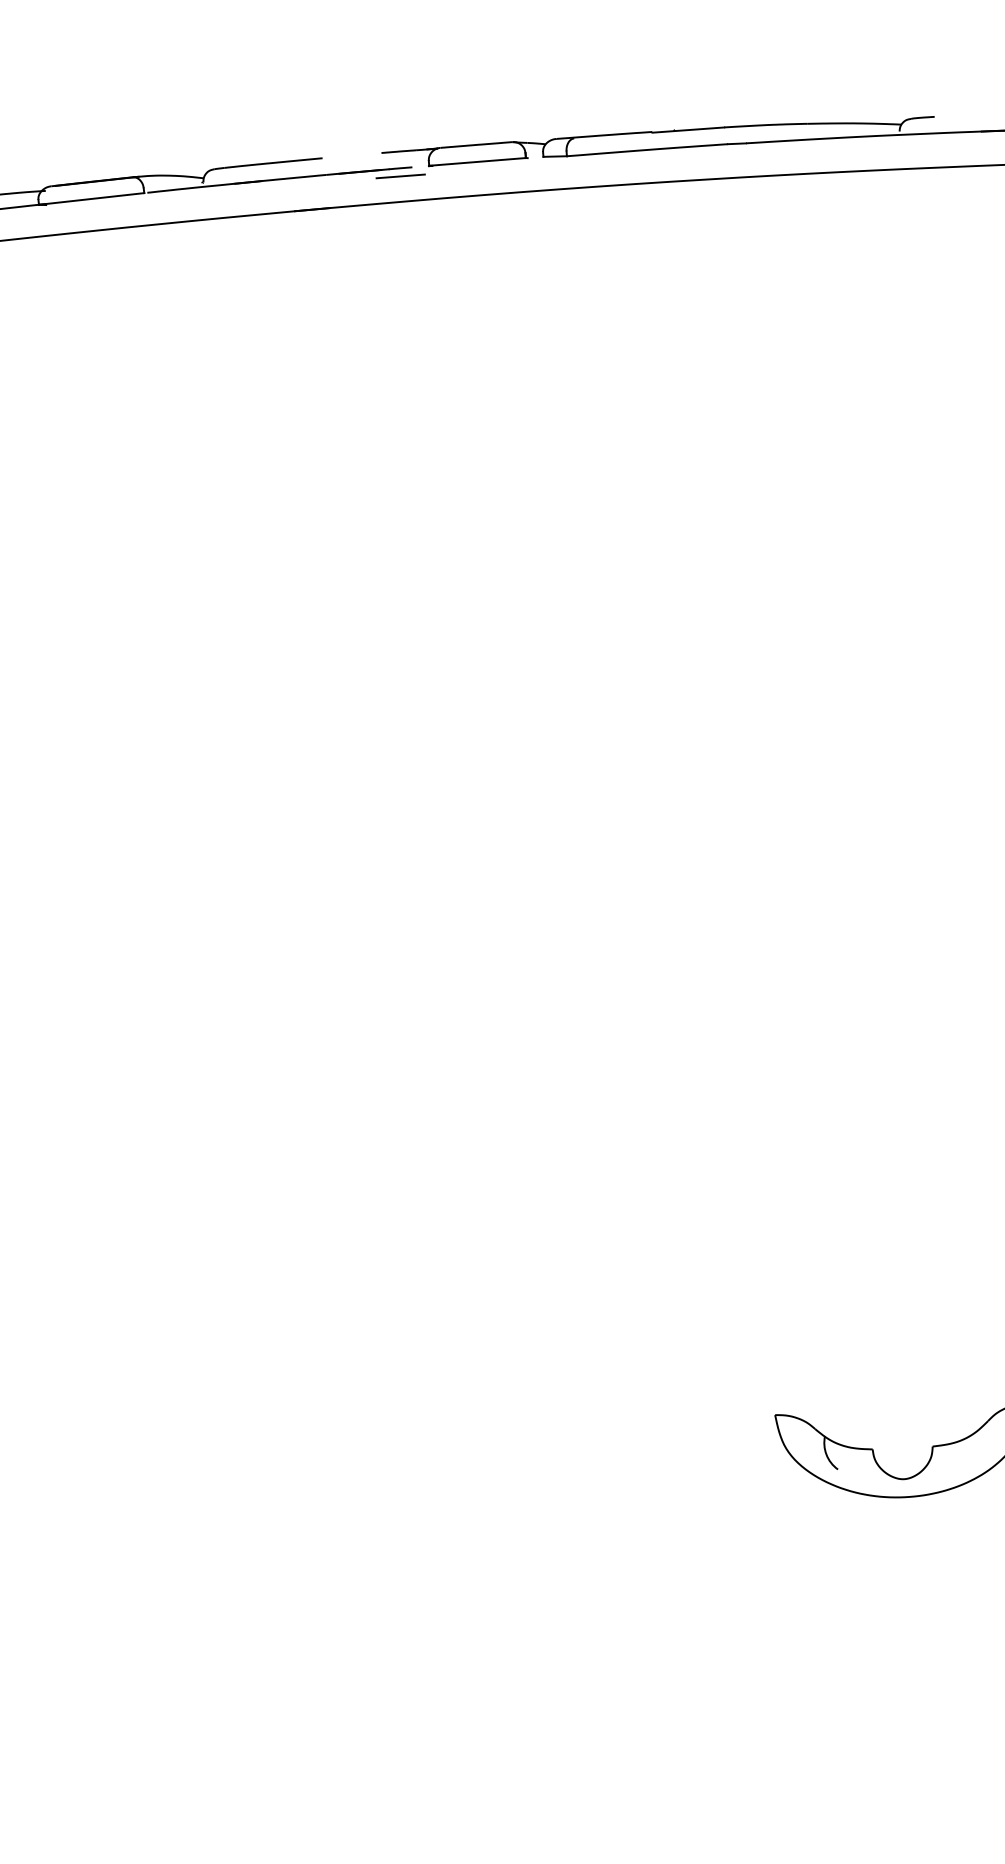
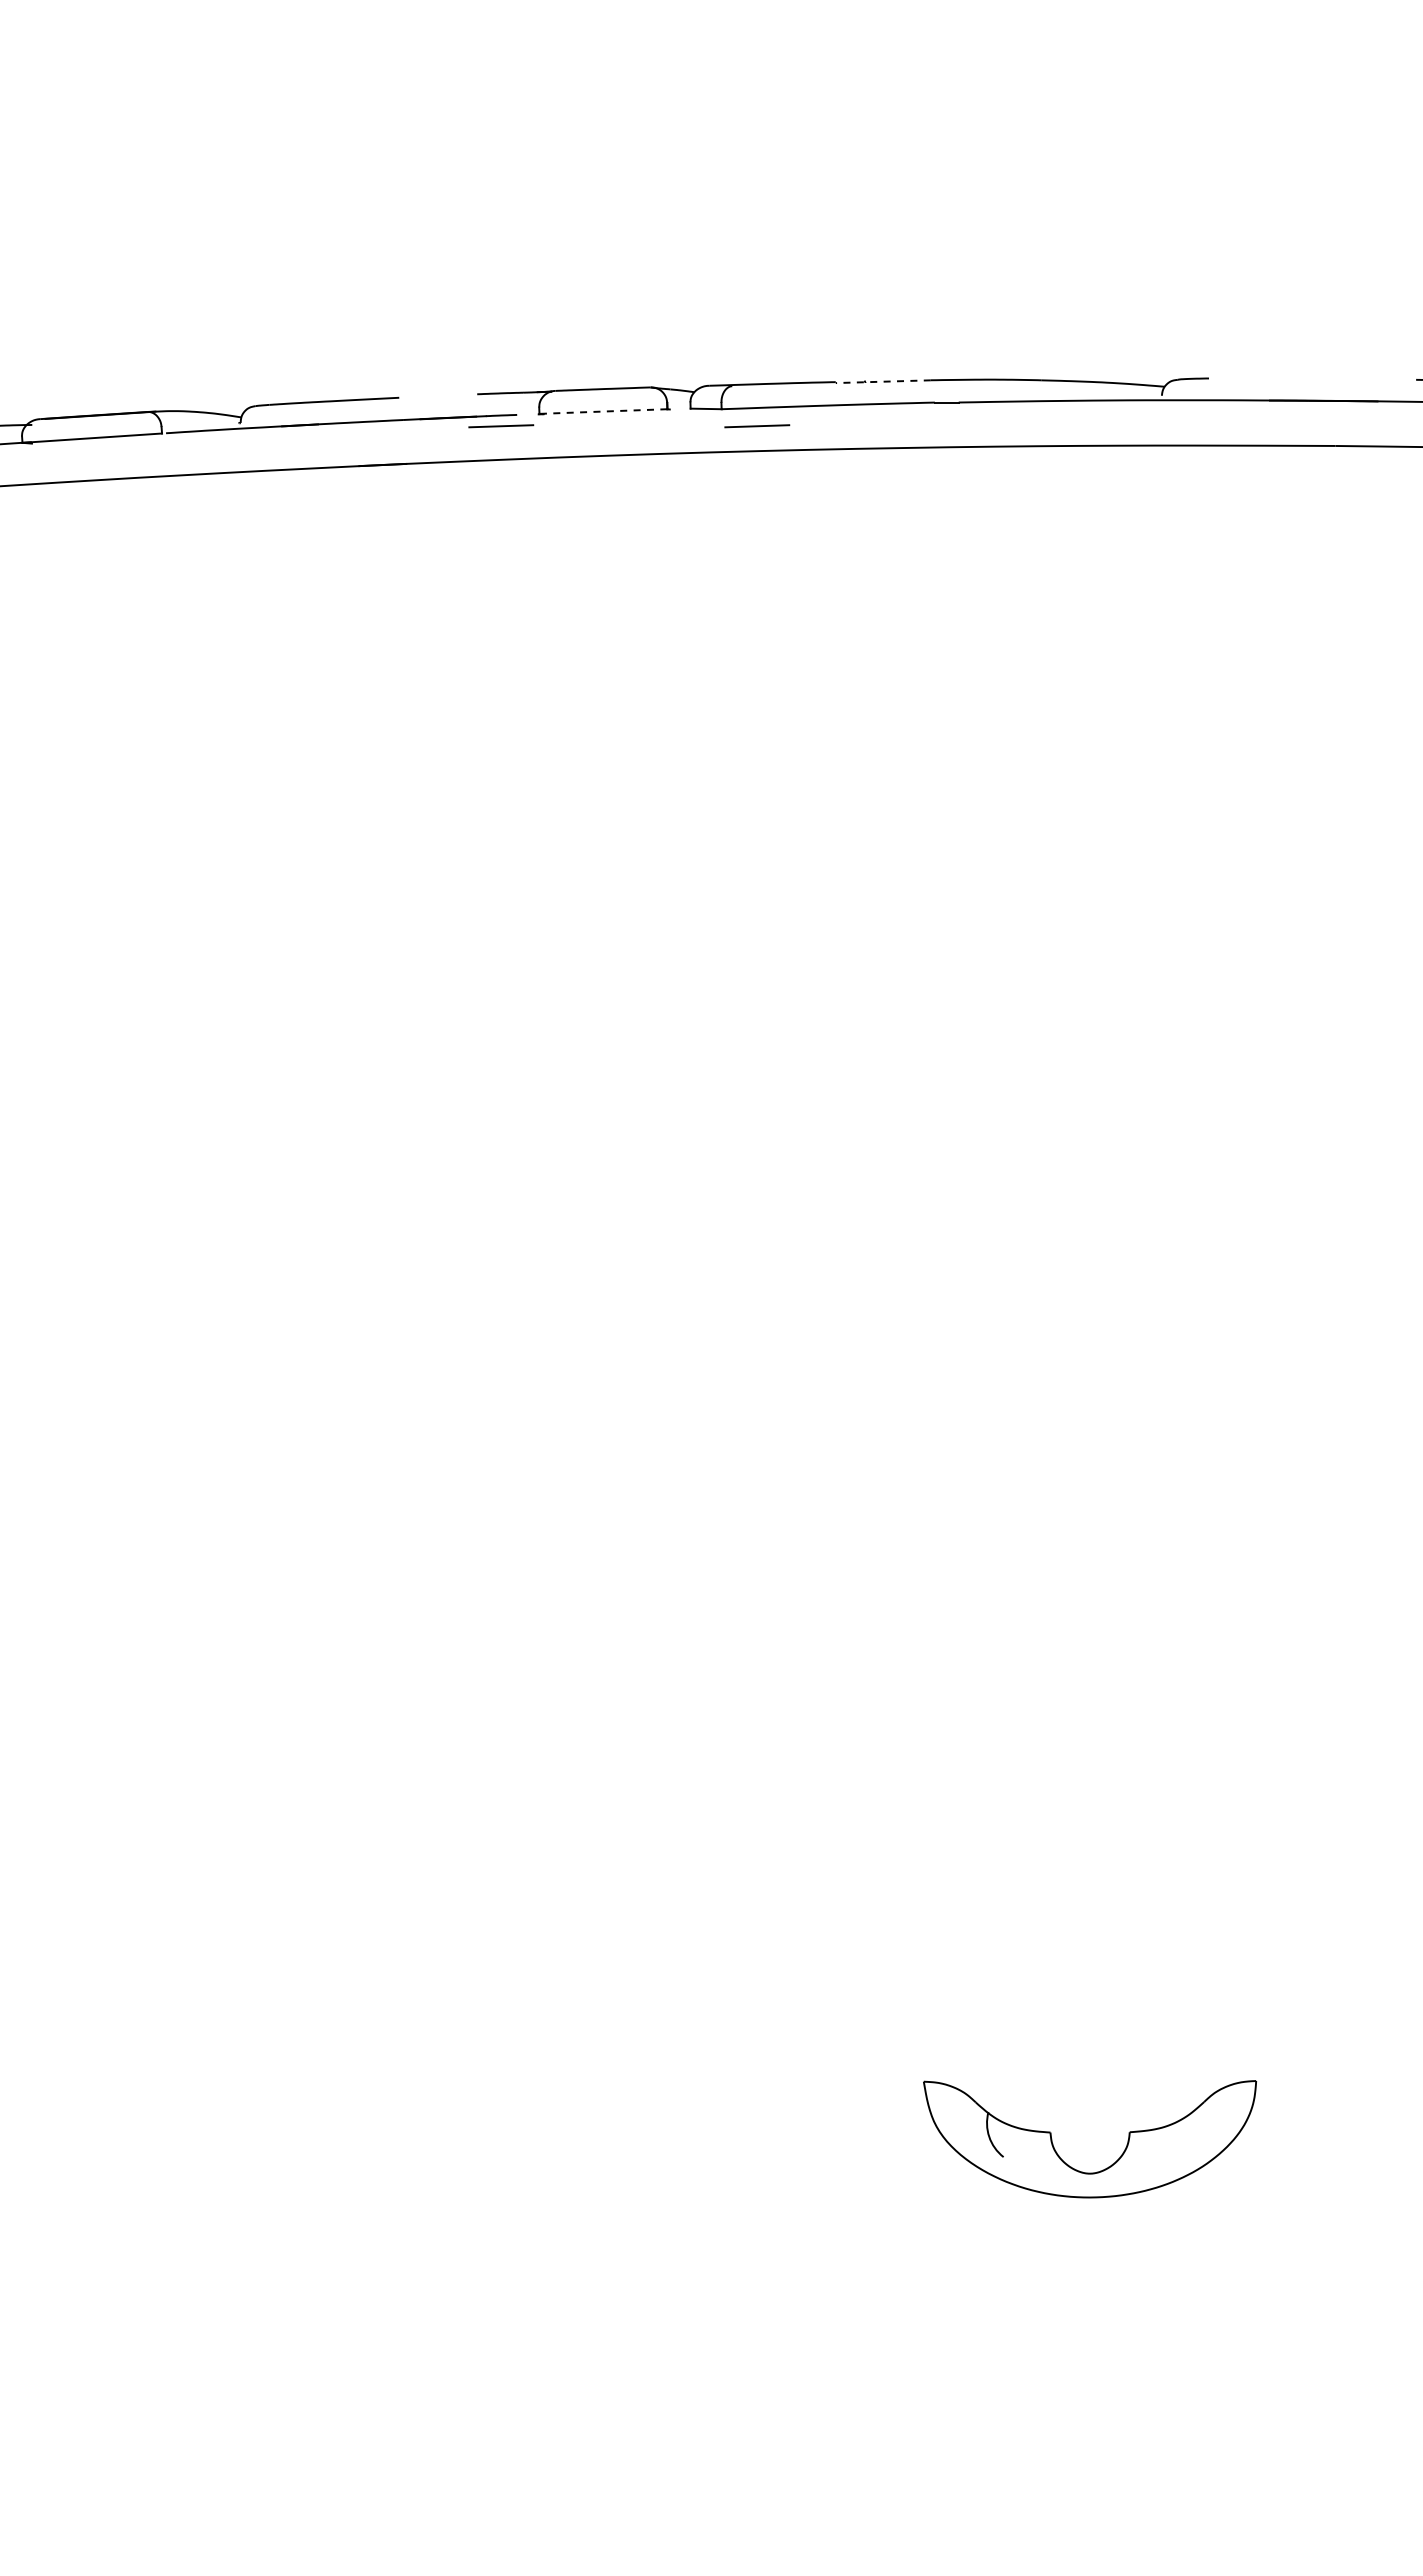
line: (688, 129) -> (883, 381), solid -> dashed
line: (477, 161) -> (603, 411), solid -> dashed
line: (594, 168) -> (757, 426), added

